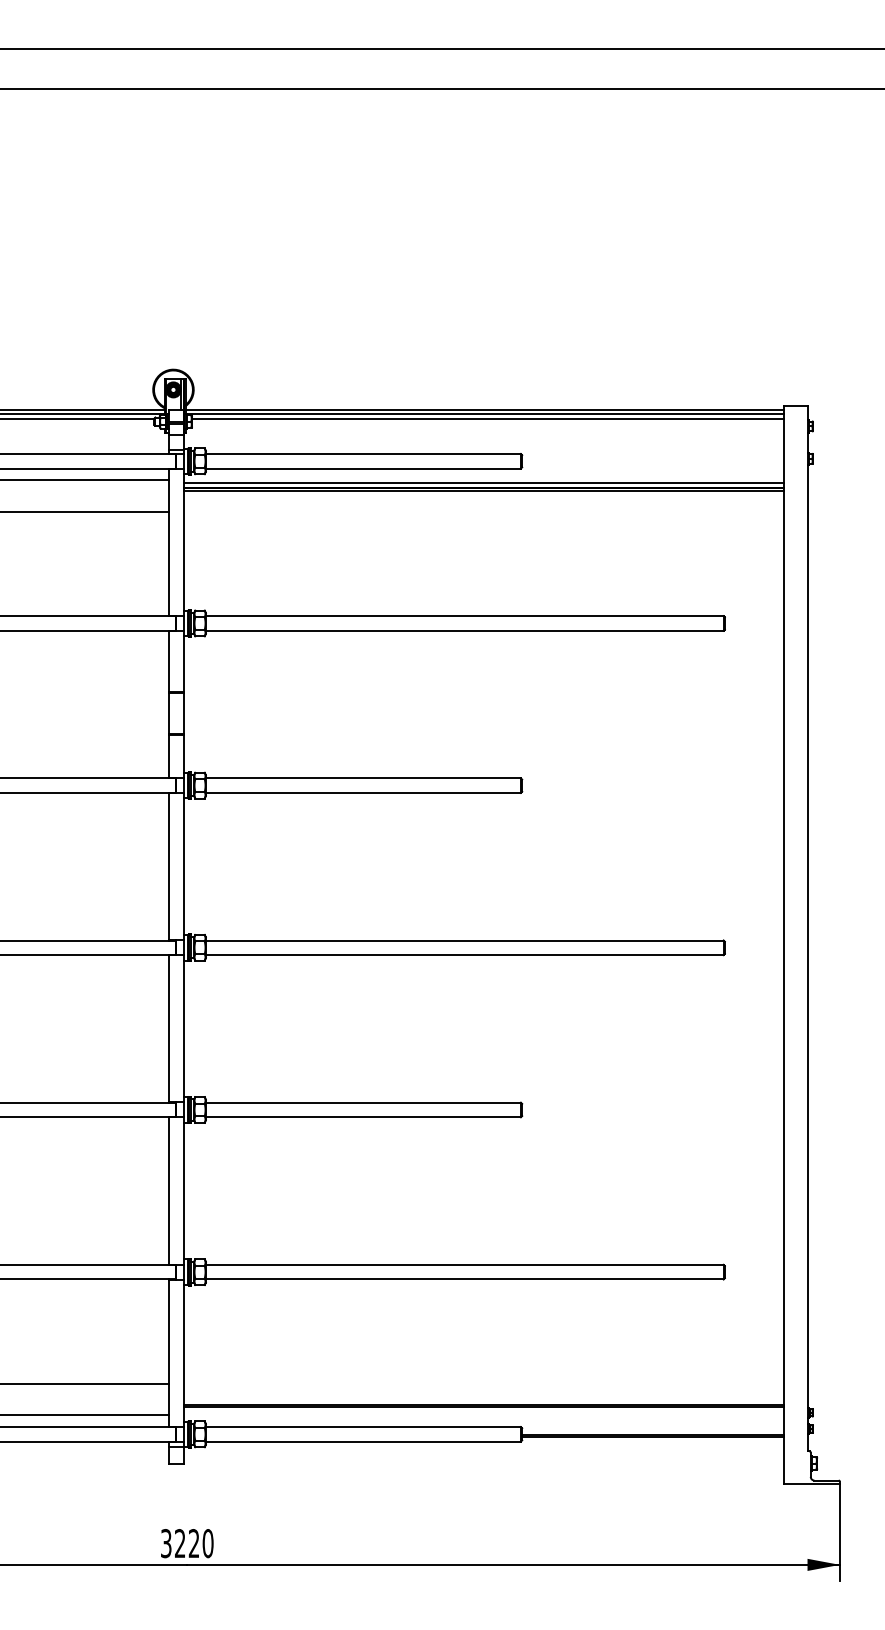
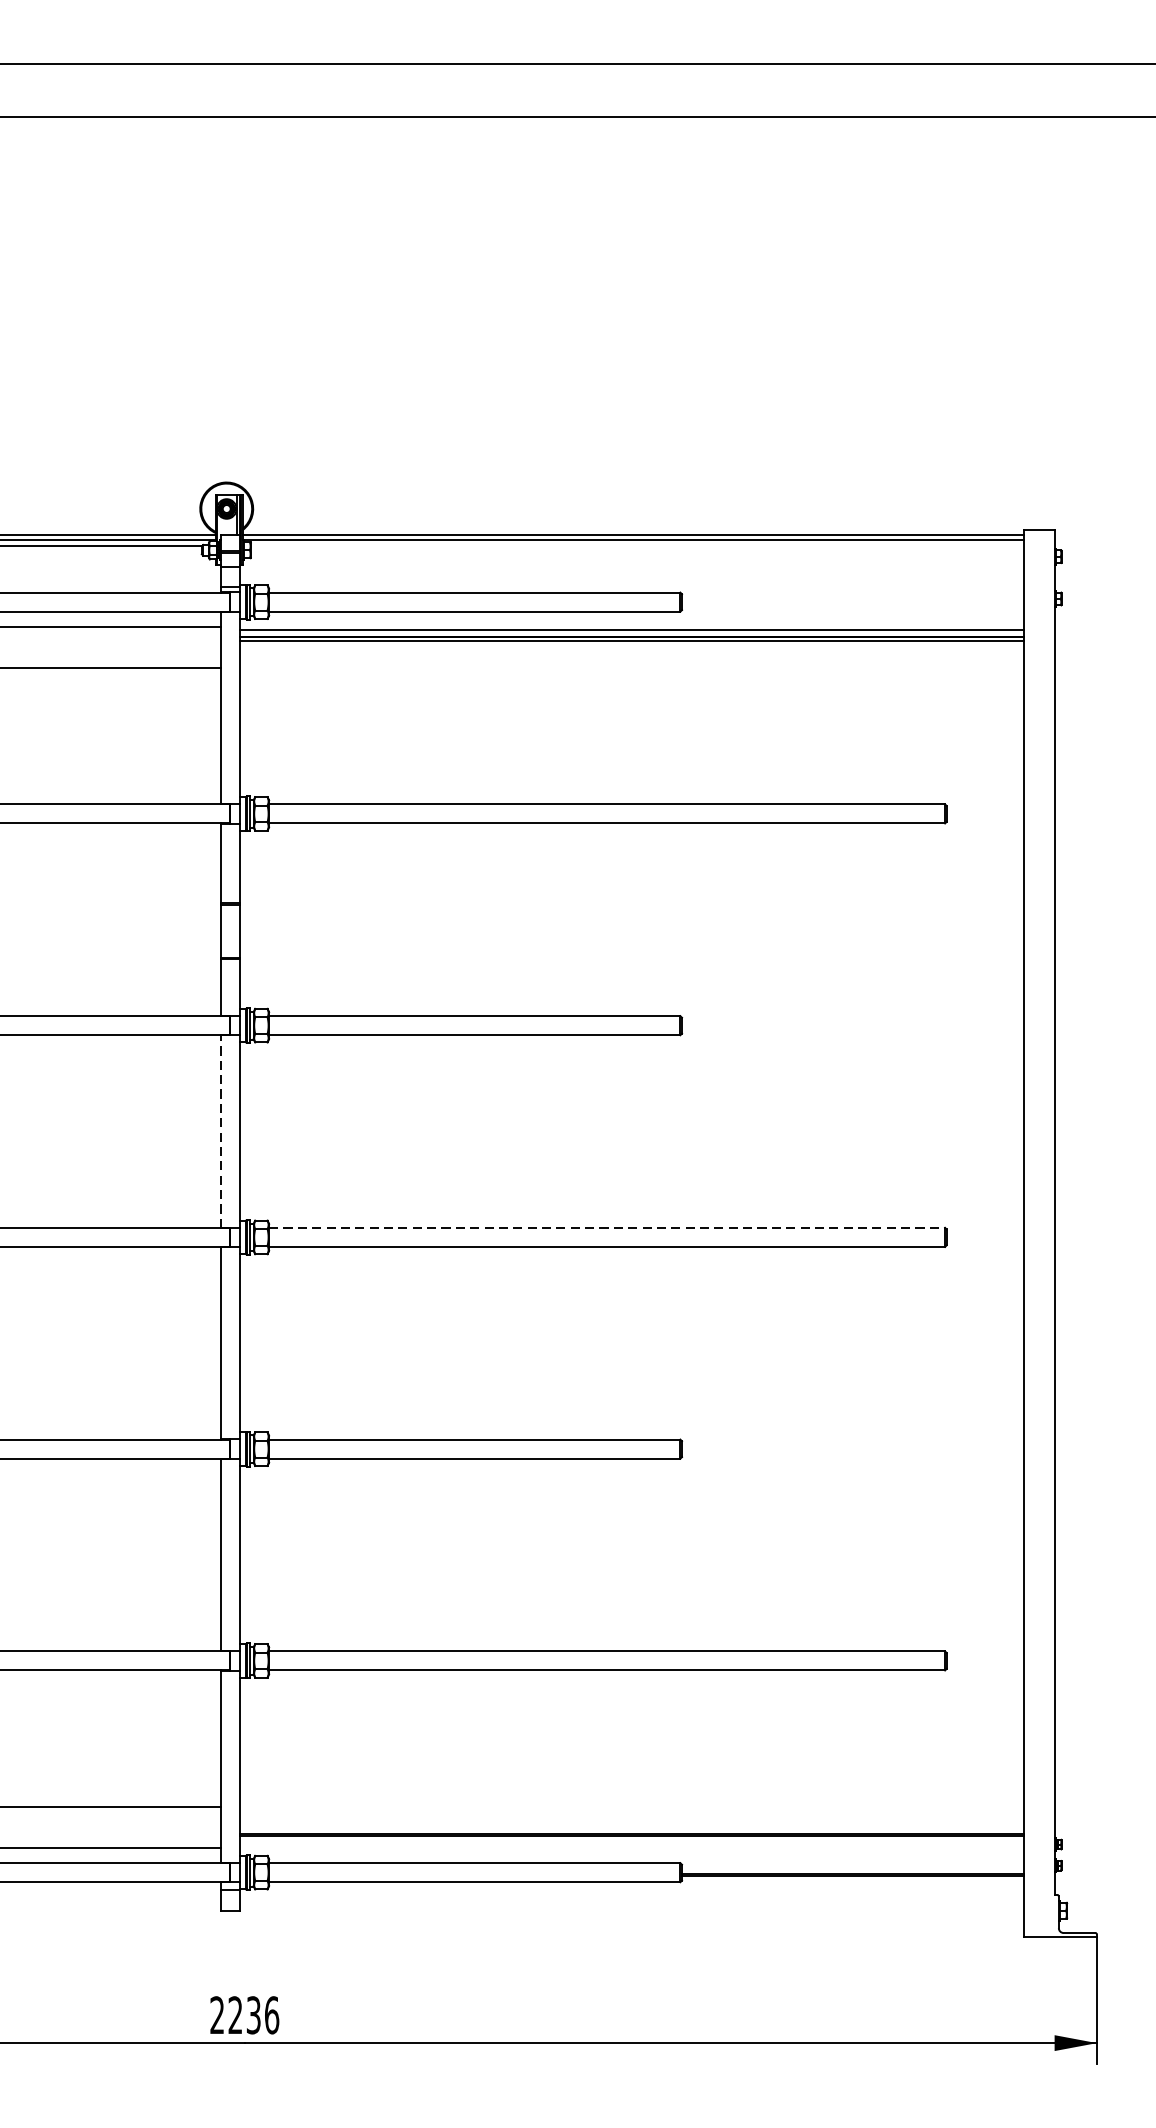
line: (487, 418) -> (636, 546), removed
line: (169, 866) -> (221, 1131), solid -> dashed
line: (464, 940) -> (606, 1227), solid -> dashed
text: (187, 1543) -> (245, 2015), 3220 -> 2236

